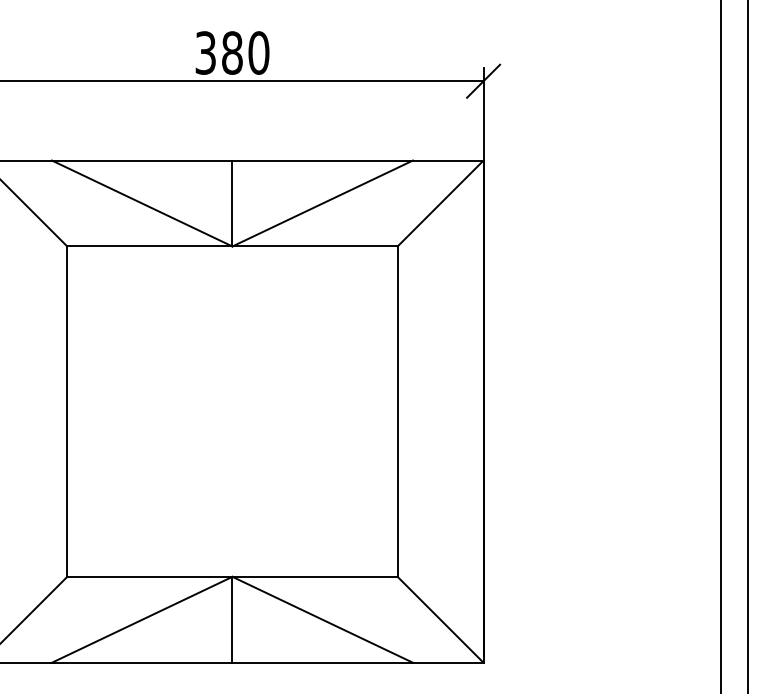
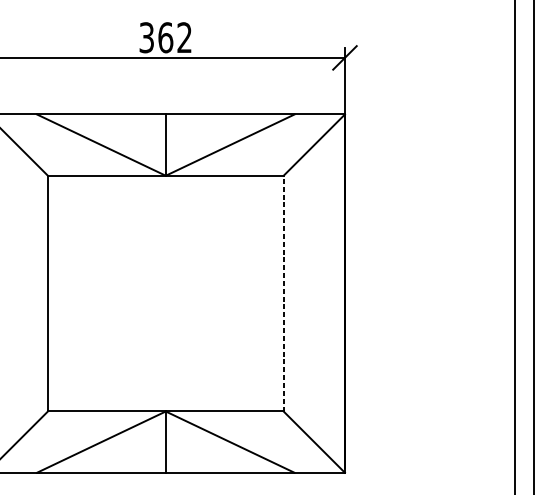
text: (245, 52) -> (175, 37), 380 -> 362
line: (397, 411) -> (283, 293), solid -> dashed

